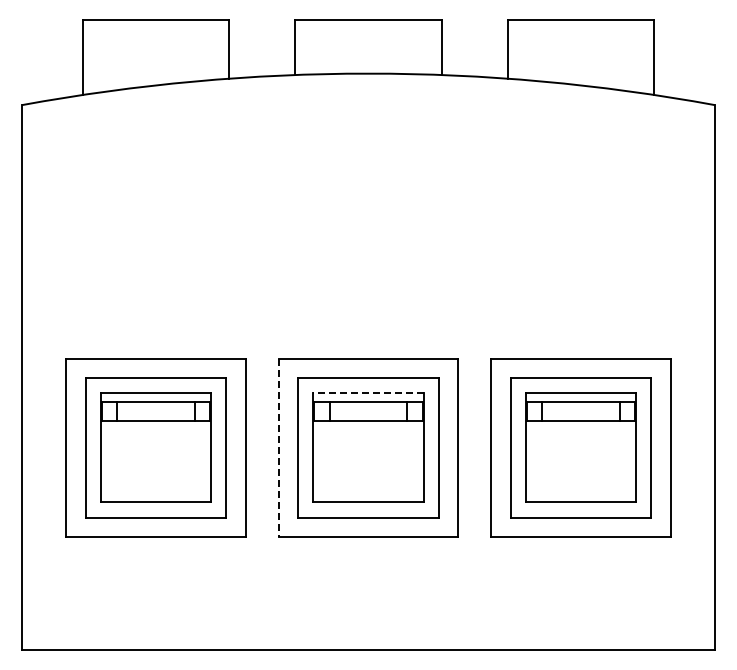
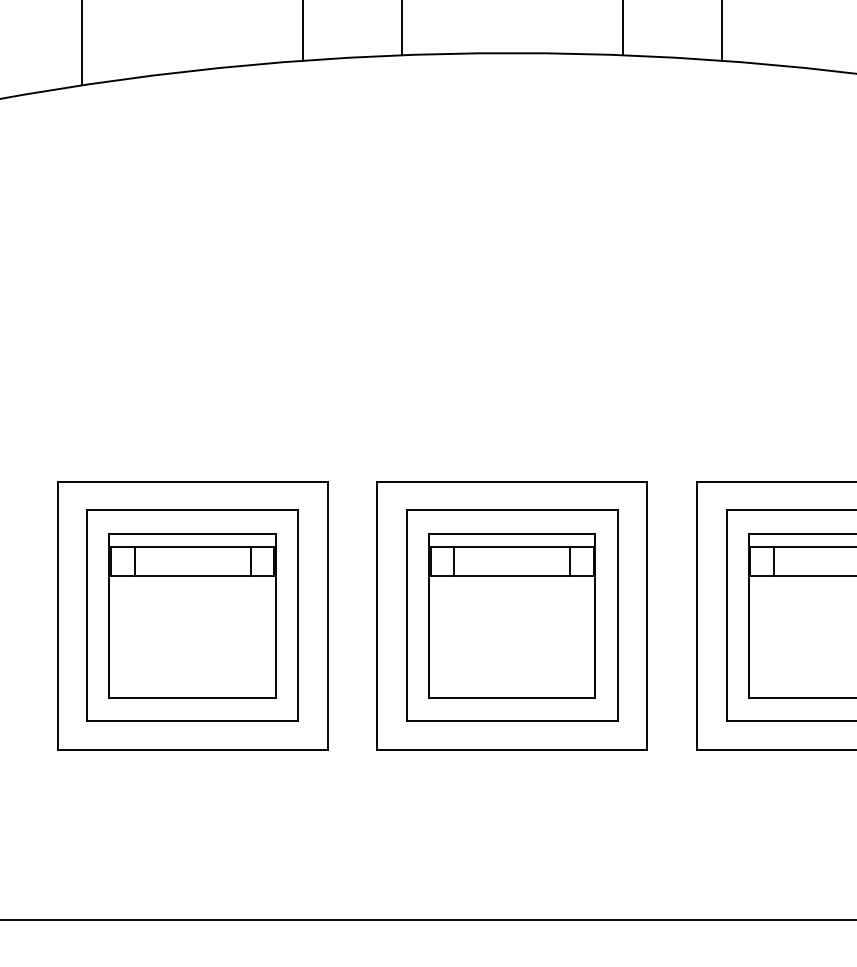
line: (368, 393) -> (512, 534), dashed -> solid
line: (278, 447) -> (376, 615), dashed -> solid

